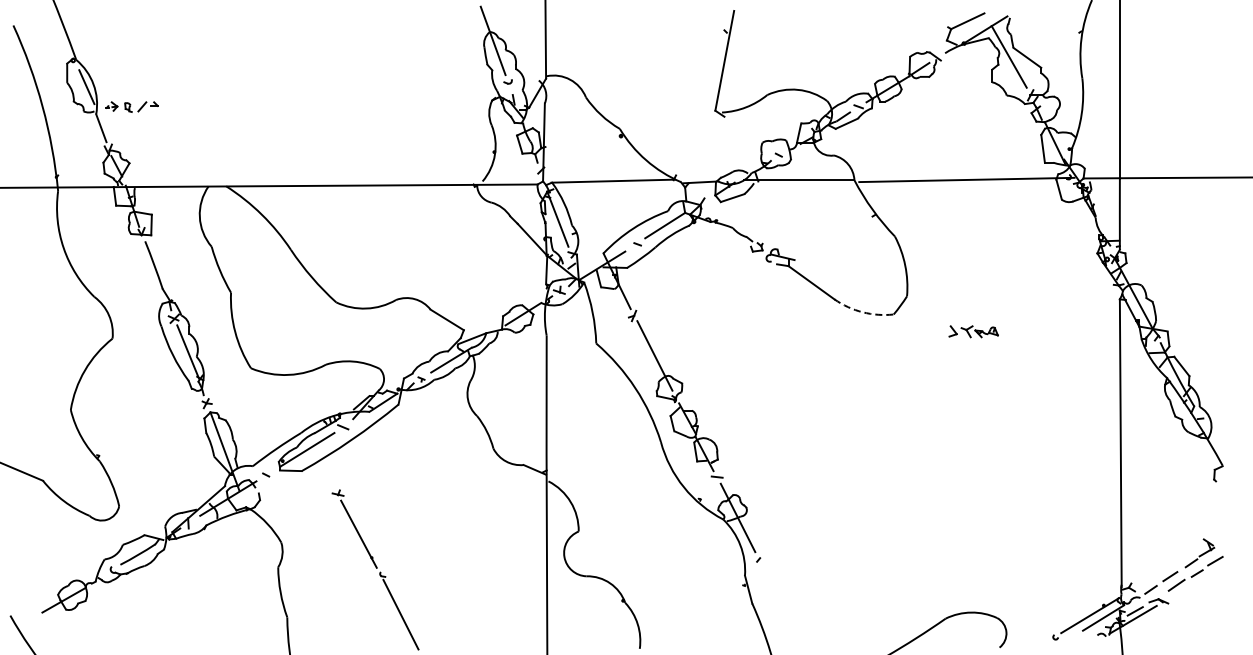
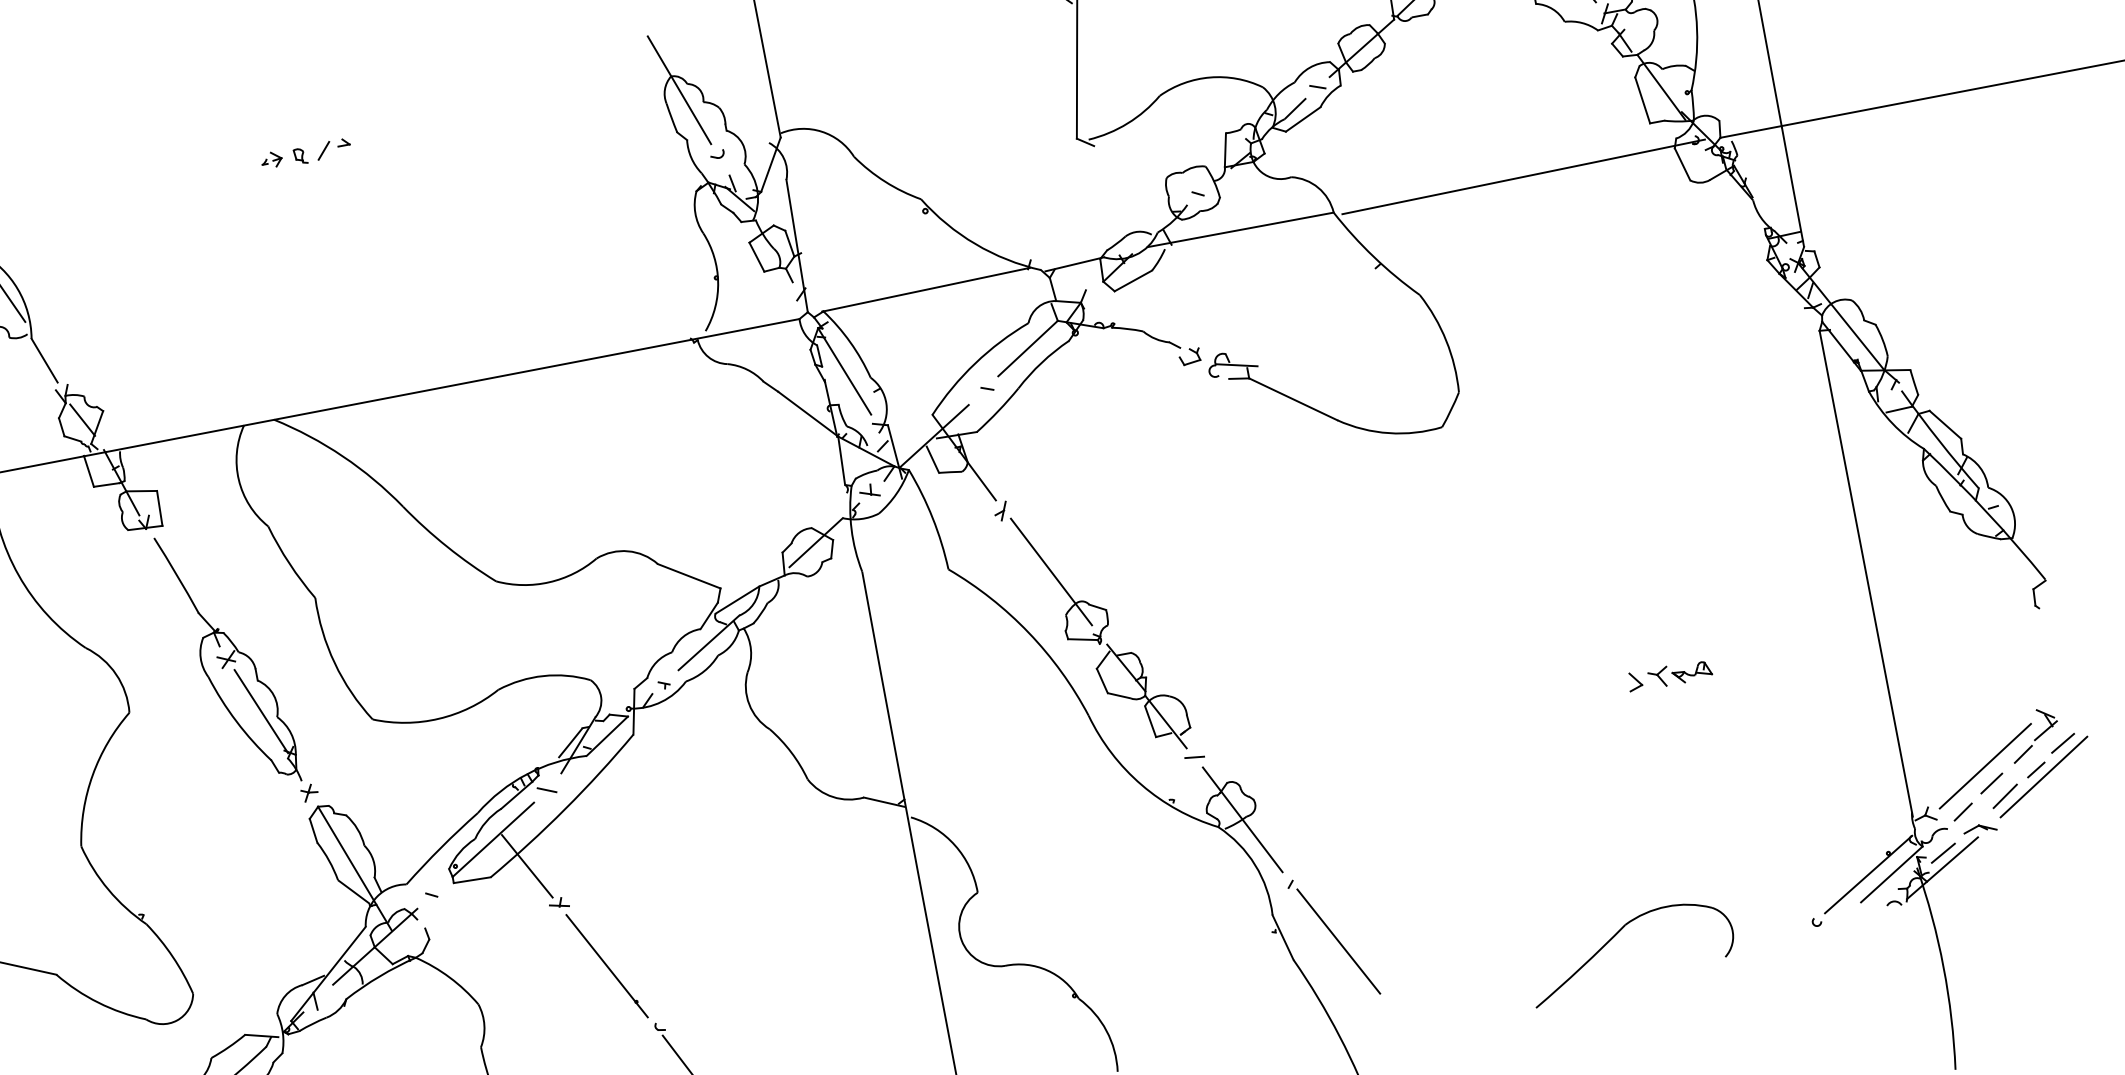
part: (131, 106) -> (305, 153), moved
arc: (862, 312) -> (1388, 433), dashed -> solid
part: (973, 331) -> (1669, 675), moved
line: (323, 468) -> (526, 866), added
line: (1168, 565) -> (1985, 765), added
line: (1200, 577) -> (2043, 775), added
line: (779, 597) -> (1337, 941), added

